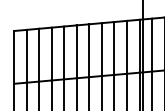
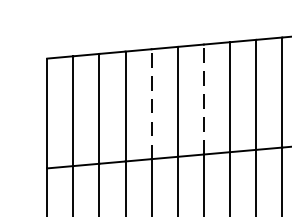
line: (89, 50) -> (204, 99), solid -> dashed
line: (64, 52) -> (152, 103), solid -> dashed

